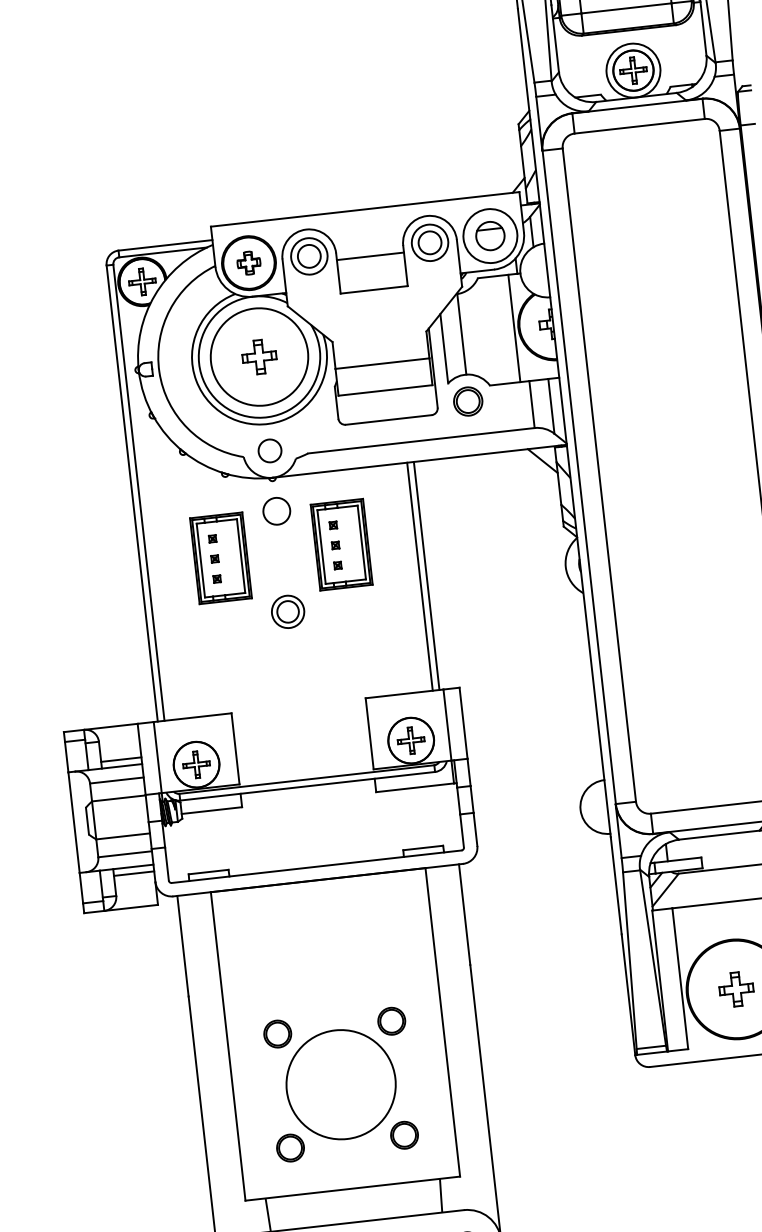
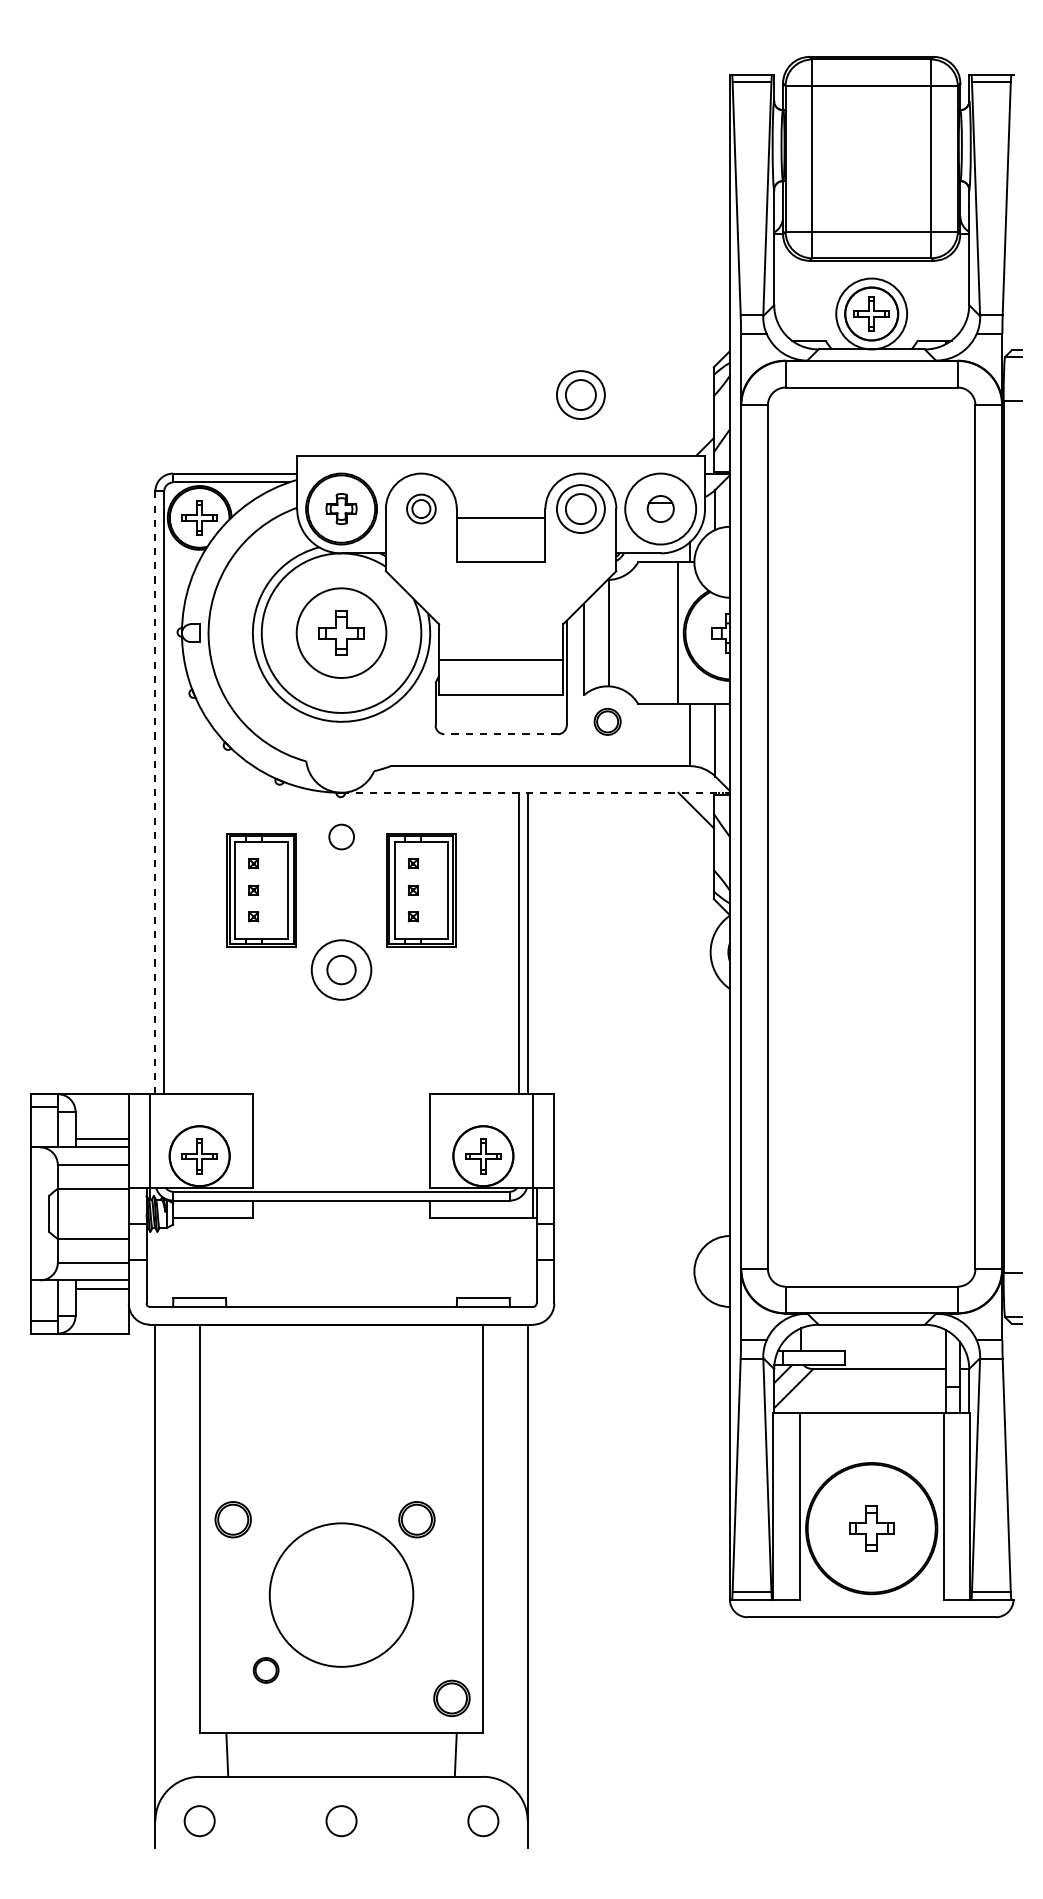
part: (420, 156) -> (580, 394), added
part: (490, 235) -> (660, 508), size x0.7
part: (309, 255) -> (421, 508), size x0.6
circle: (259, 357) -> (341, 633), size x0.7
part: (468, 401) -> (607, 721), size x0.7
line: (389, 420) -> (501, 734), solid -> dashed
circle: (270, 451) -> (341, 757), removed
line: (420, 461) -> (536, 792), solid -> dashed
line: (132, 494) -> (155, 793), solid -> dashed
circle: (276, 510) -> (341, 836), size x0.7
circle: (288, 611) -> (341, 969), size x1.4
part: (277, 1033) -> (232, 1519), moved
part: (404, 1135) -> (451, 1698), moved
part: (290, 1148) -> (265, 1670), size x0.7

